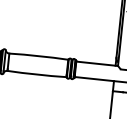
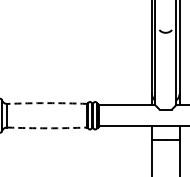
arc: (38, 56) -> (47, 103), solid -> dashed
arc: (37, 74) -> (47, 128), solid -> dashed

